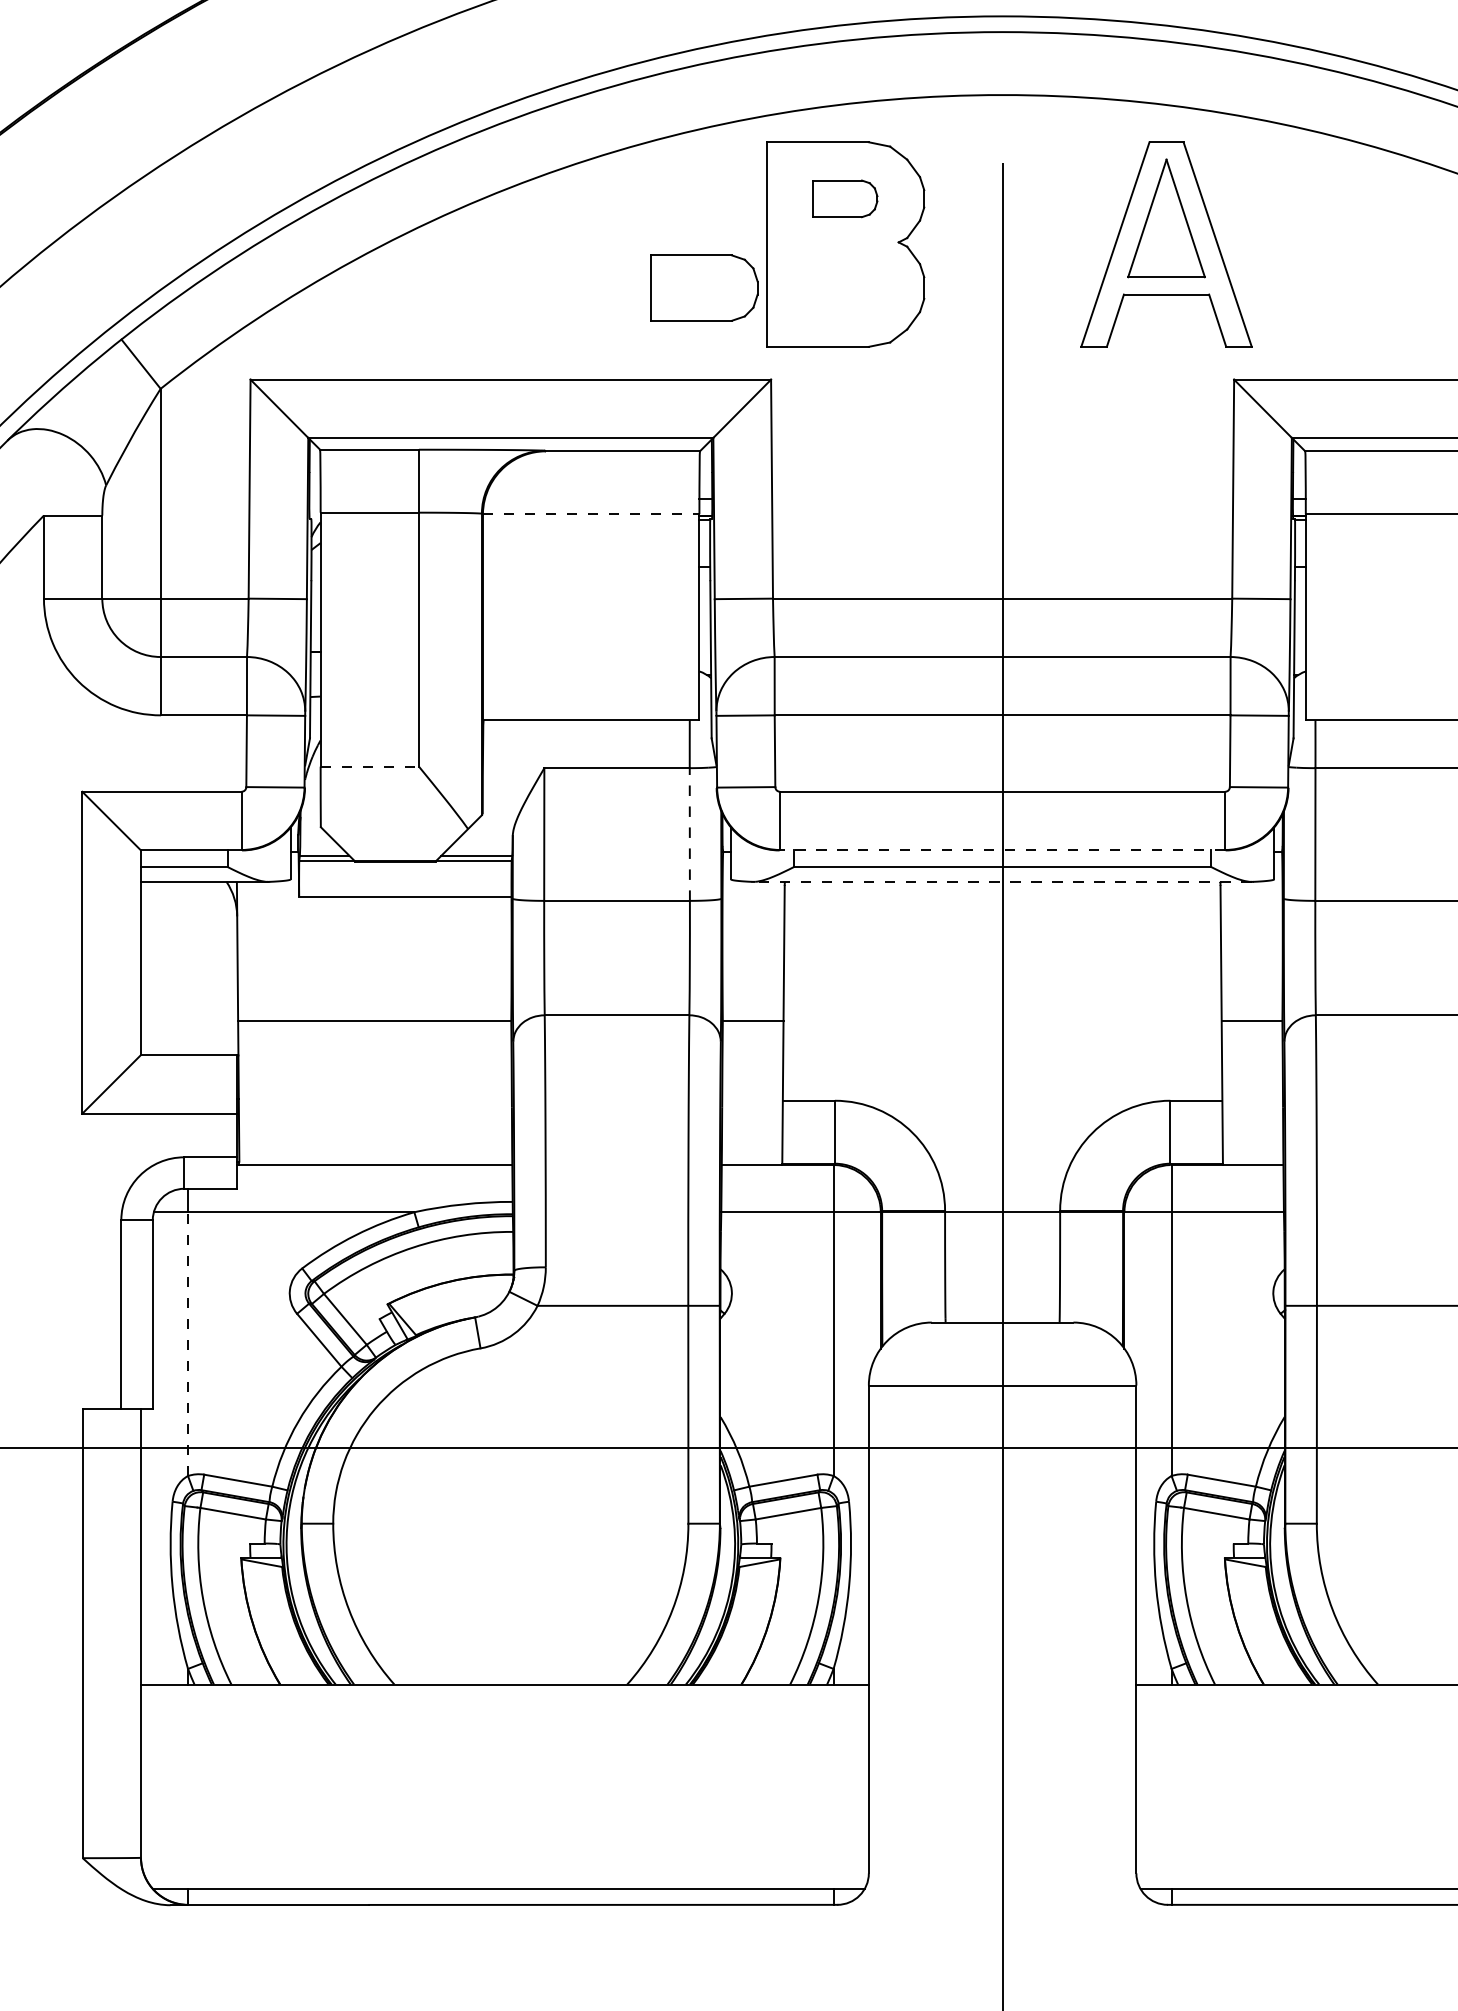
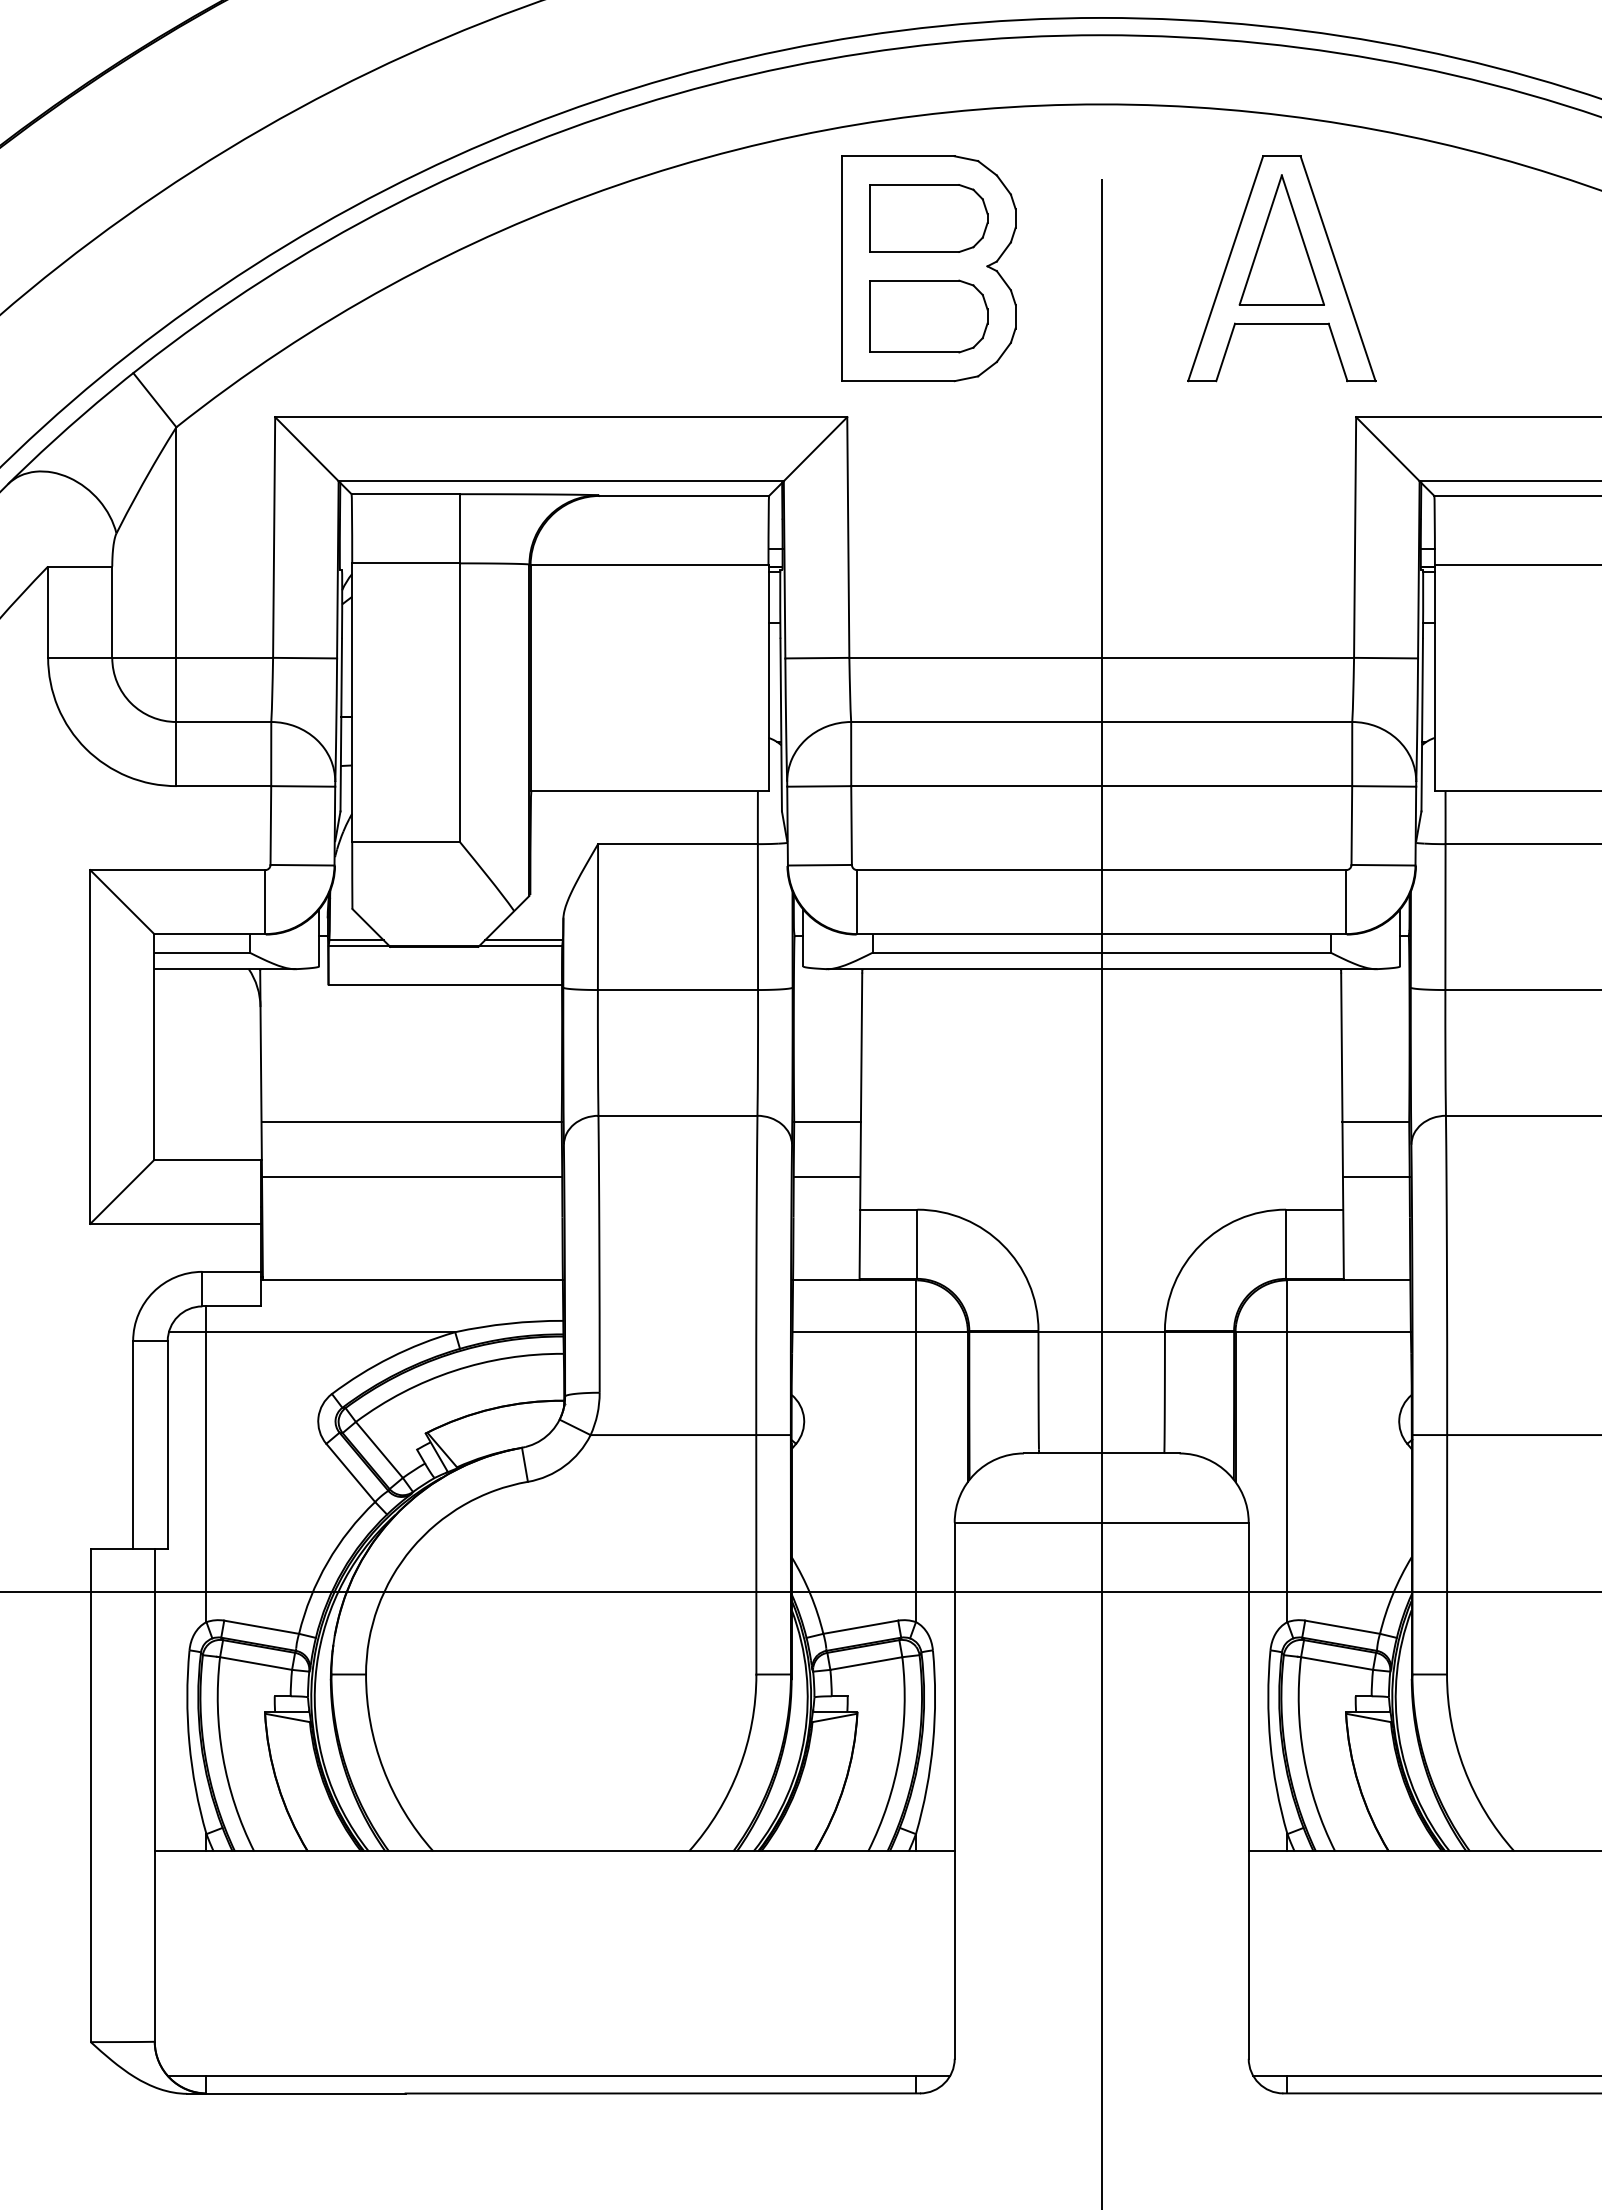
part: (845, 198) -> (928, 218), size x1.67
part: (703, 288) -> (928, 316), moved
line: (591, 514) -> (649, 565), dashed -> solid
line: (370, 766) -> (406, 842), dashed -> solid
line: (689, 834) -> (757, 917), dashed -> solid
line: (1002, 850) -> (1101, 934), dashed -> solid
line: (1002, 882) -> (1101, 969), dashed -> solid
line: (375, 1071) -> (412, 1177), added
line: (752, 1071) -> (826, 1177), added
line: (1251, 1071) -> (1375, 1177), added
line: (188, 1344) -> (206, 1477), dashed -> solid

